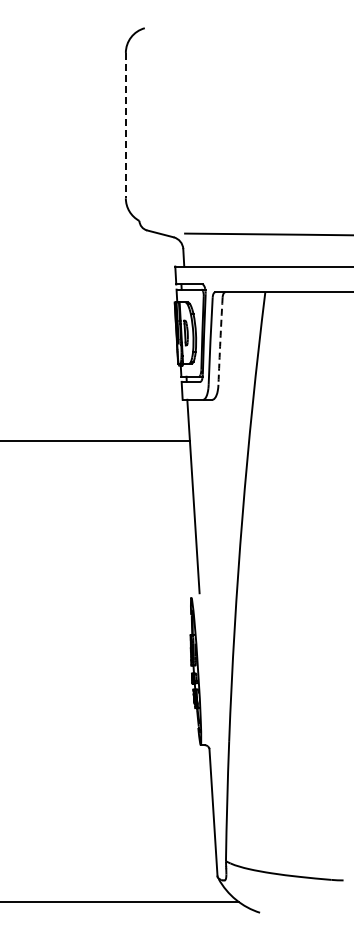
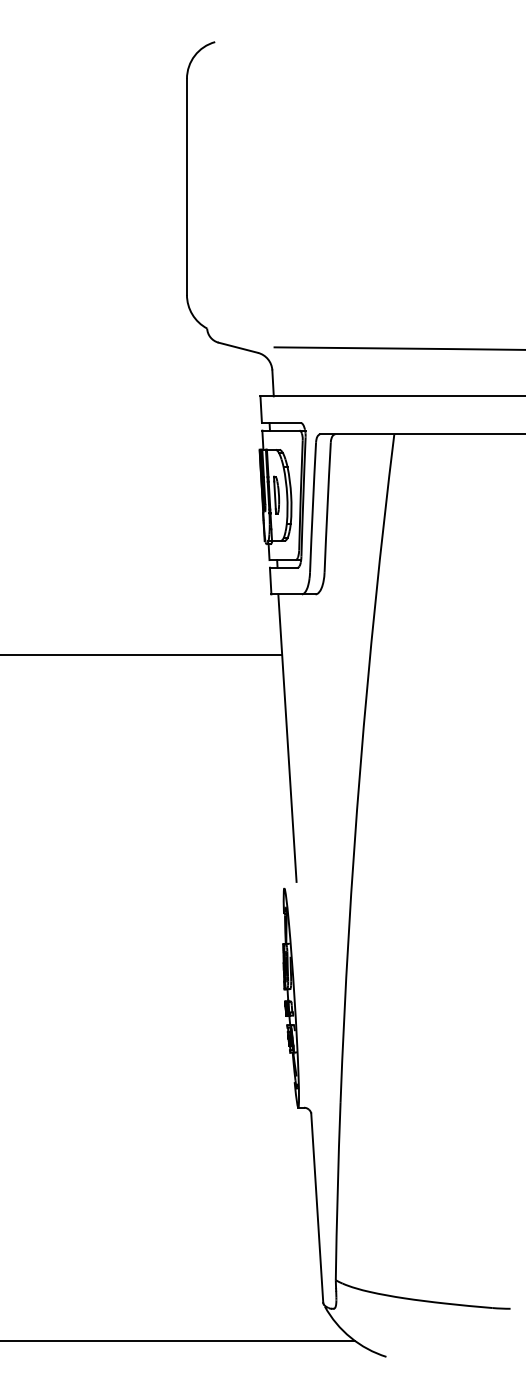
line: (125, 125) -> (186, 186), dashed -> solid
arc: (220, 341) -> (327, 507), dashed -> solid

